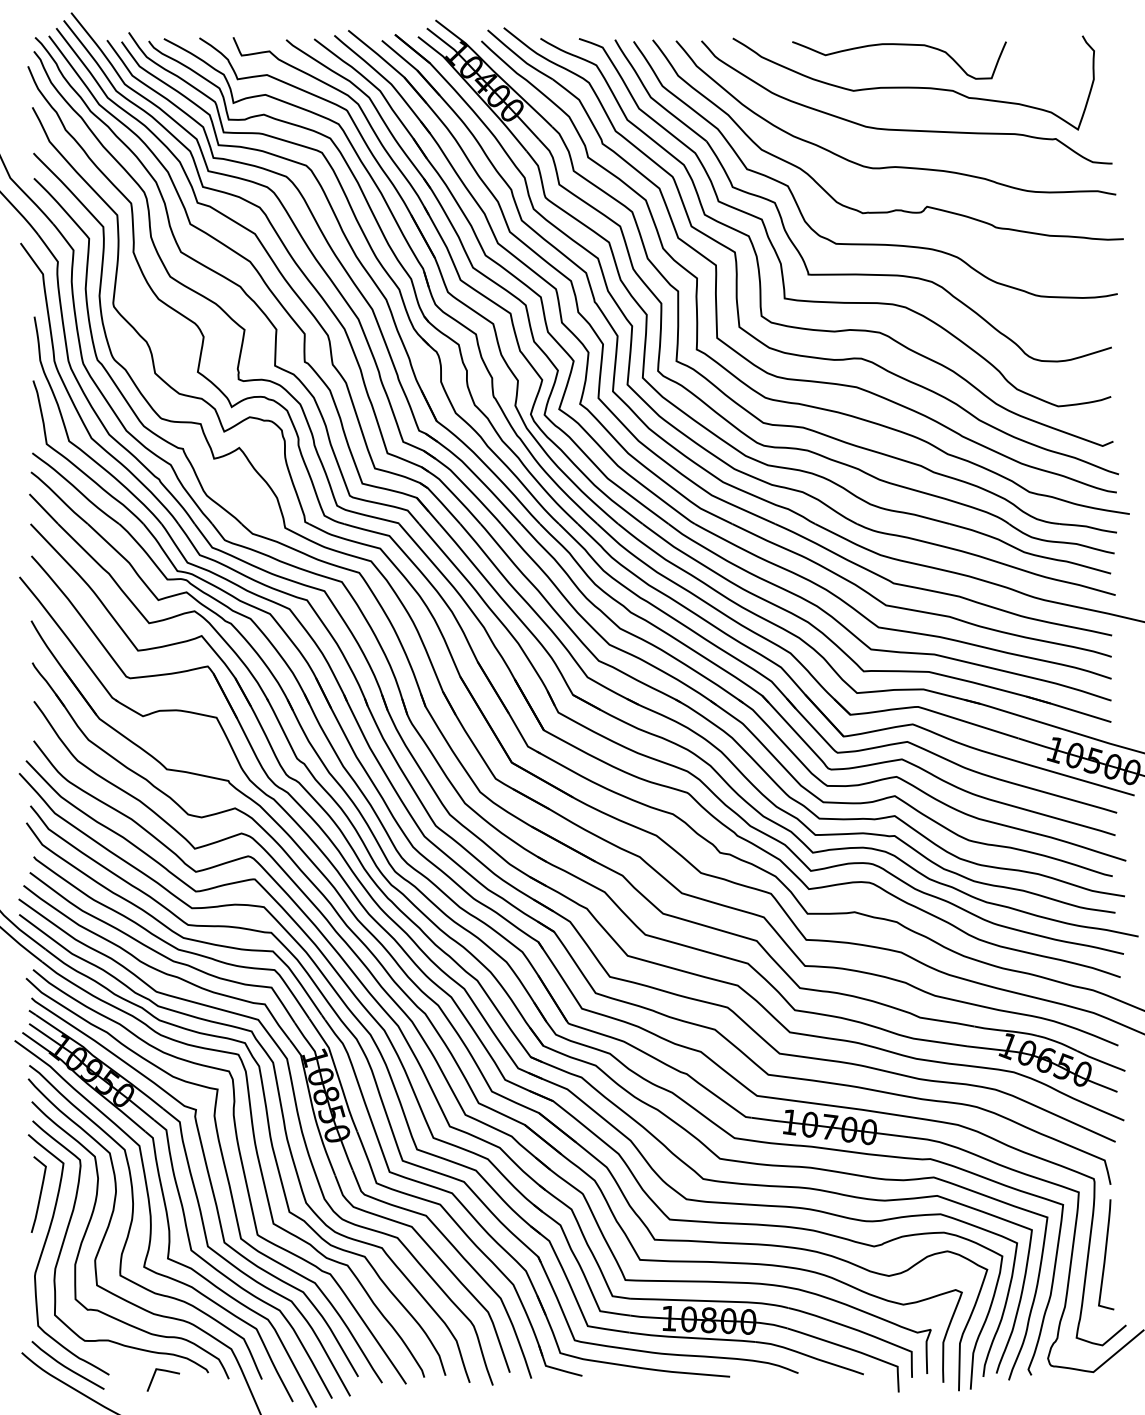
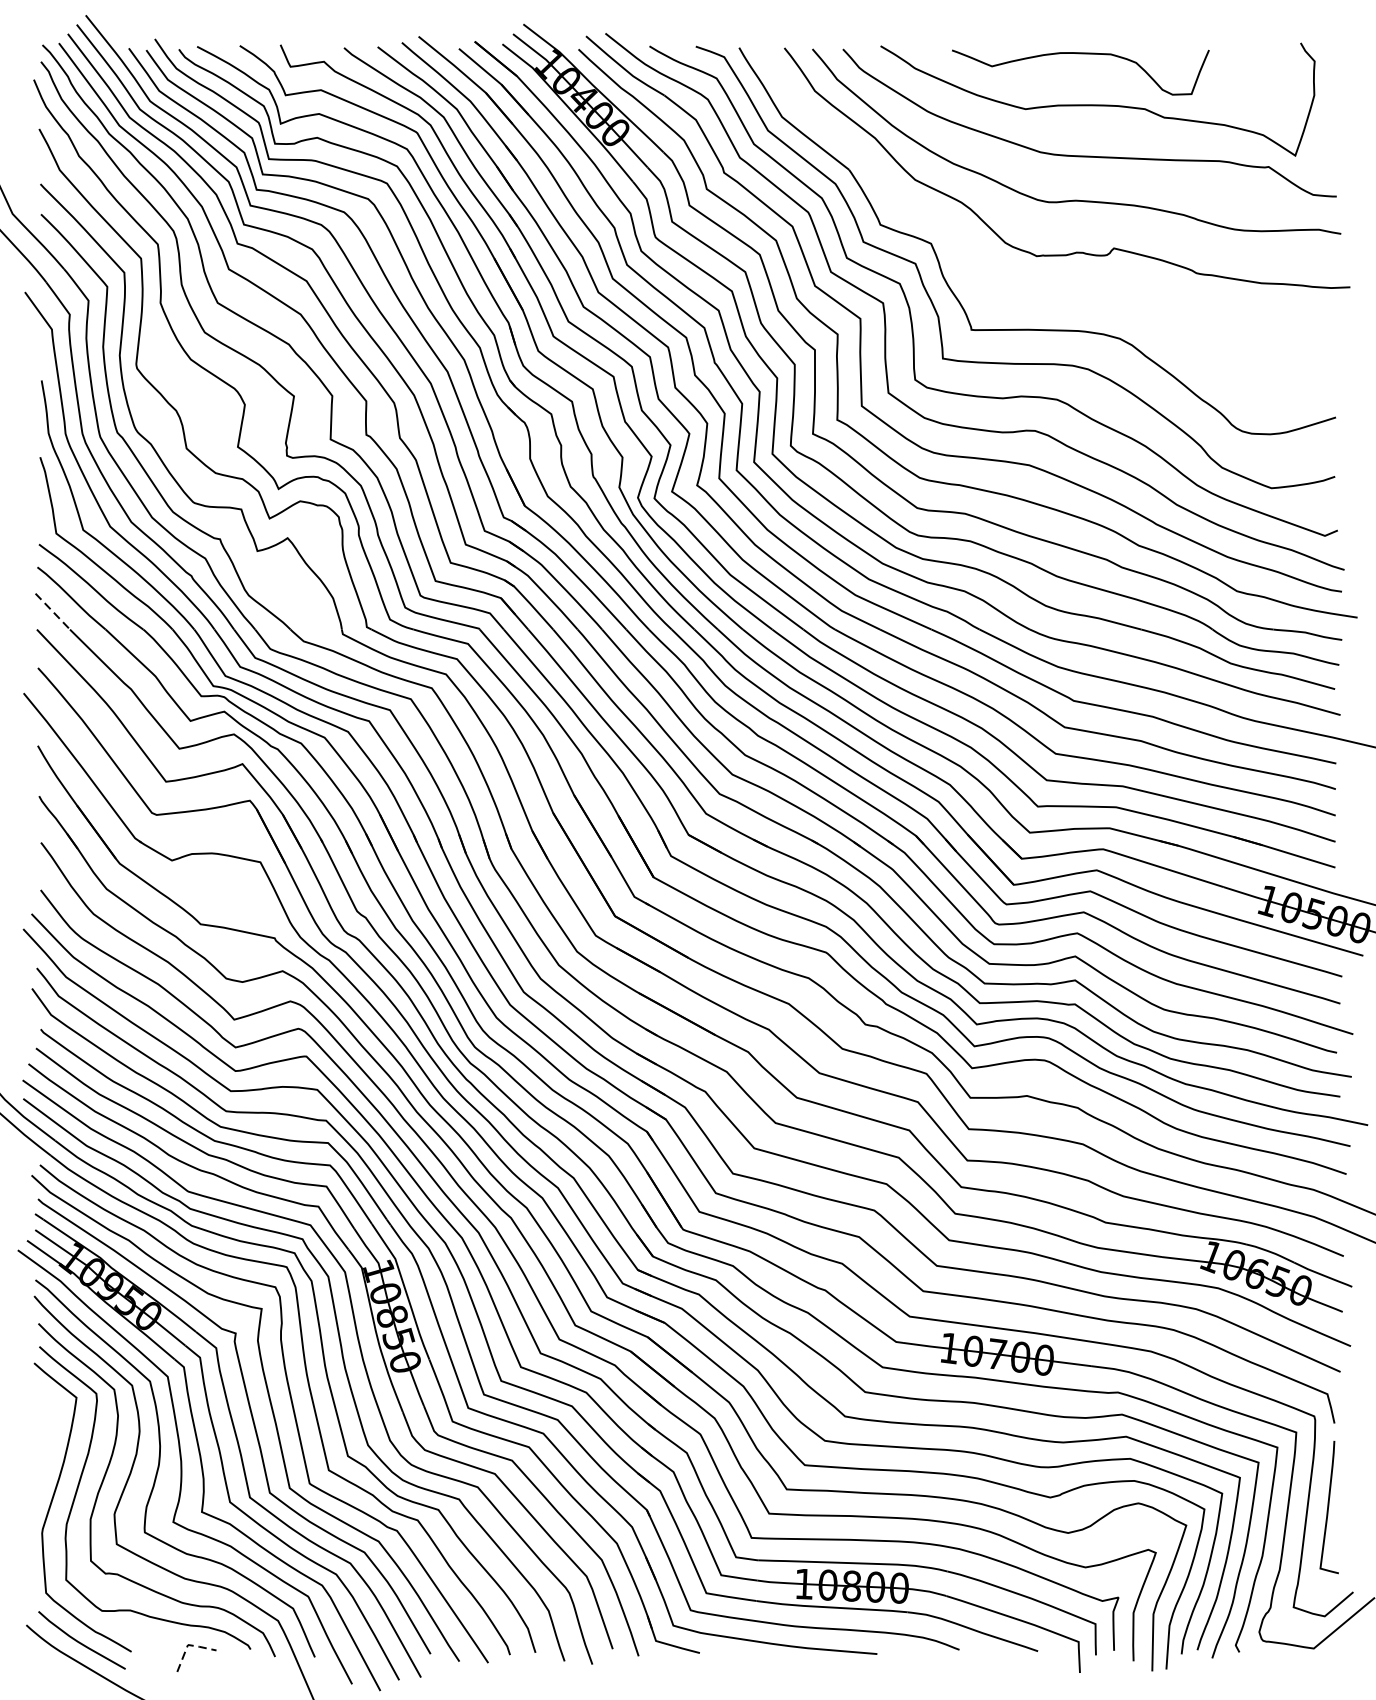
curve: (875, 243) -> (1052, 292), removed
line: (43, 508) -> (52, 610), solid -> dashed
curve: (39, 1194) -> (47, 1435), removed
line: (156, 1369) -> (188, 1645), solid -> dashed

